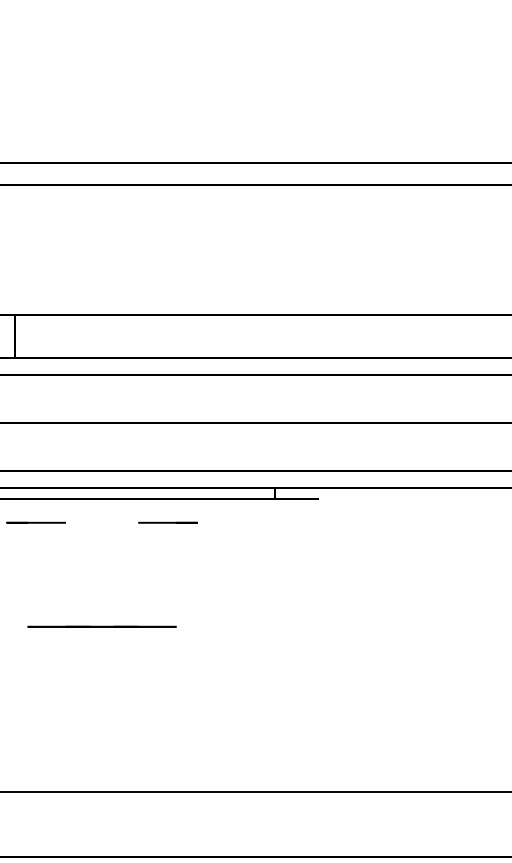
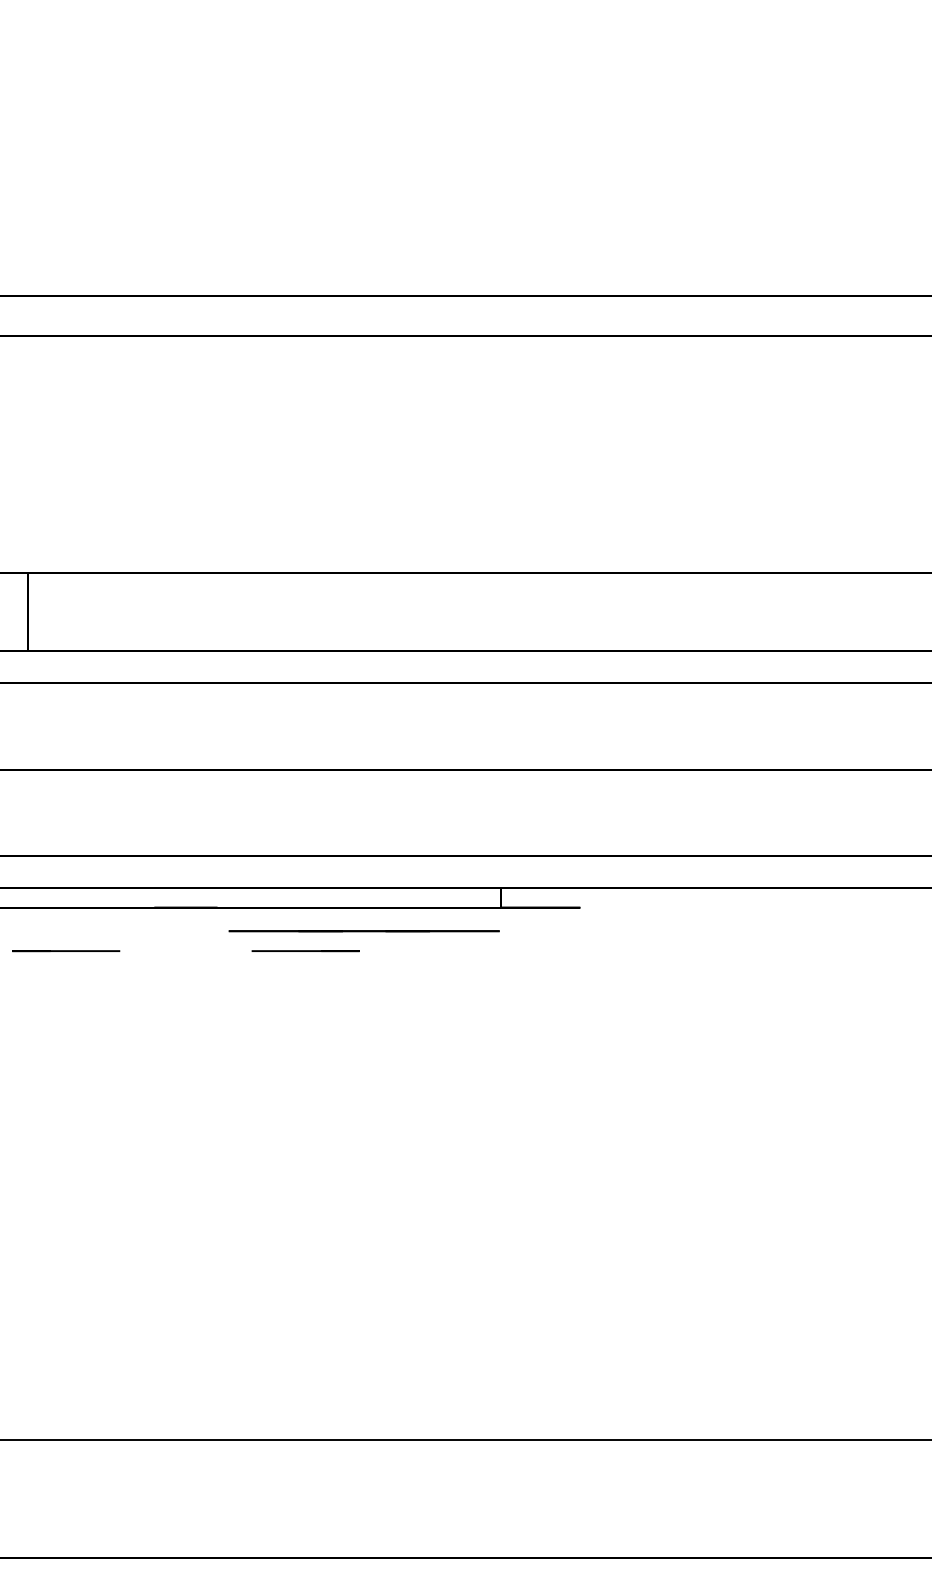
line: (101, 626) -> (363, 930), moved

